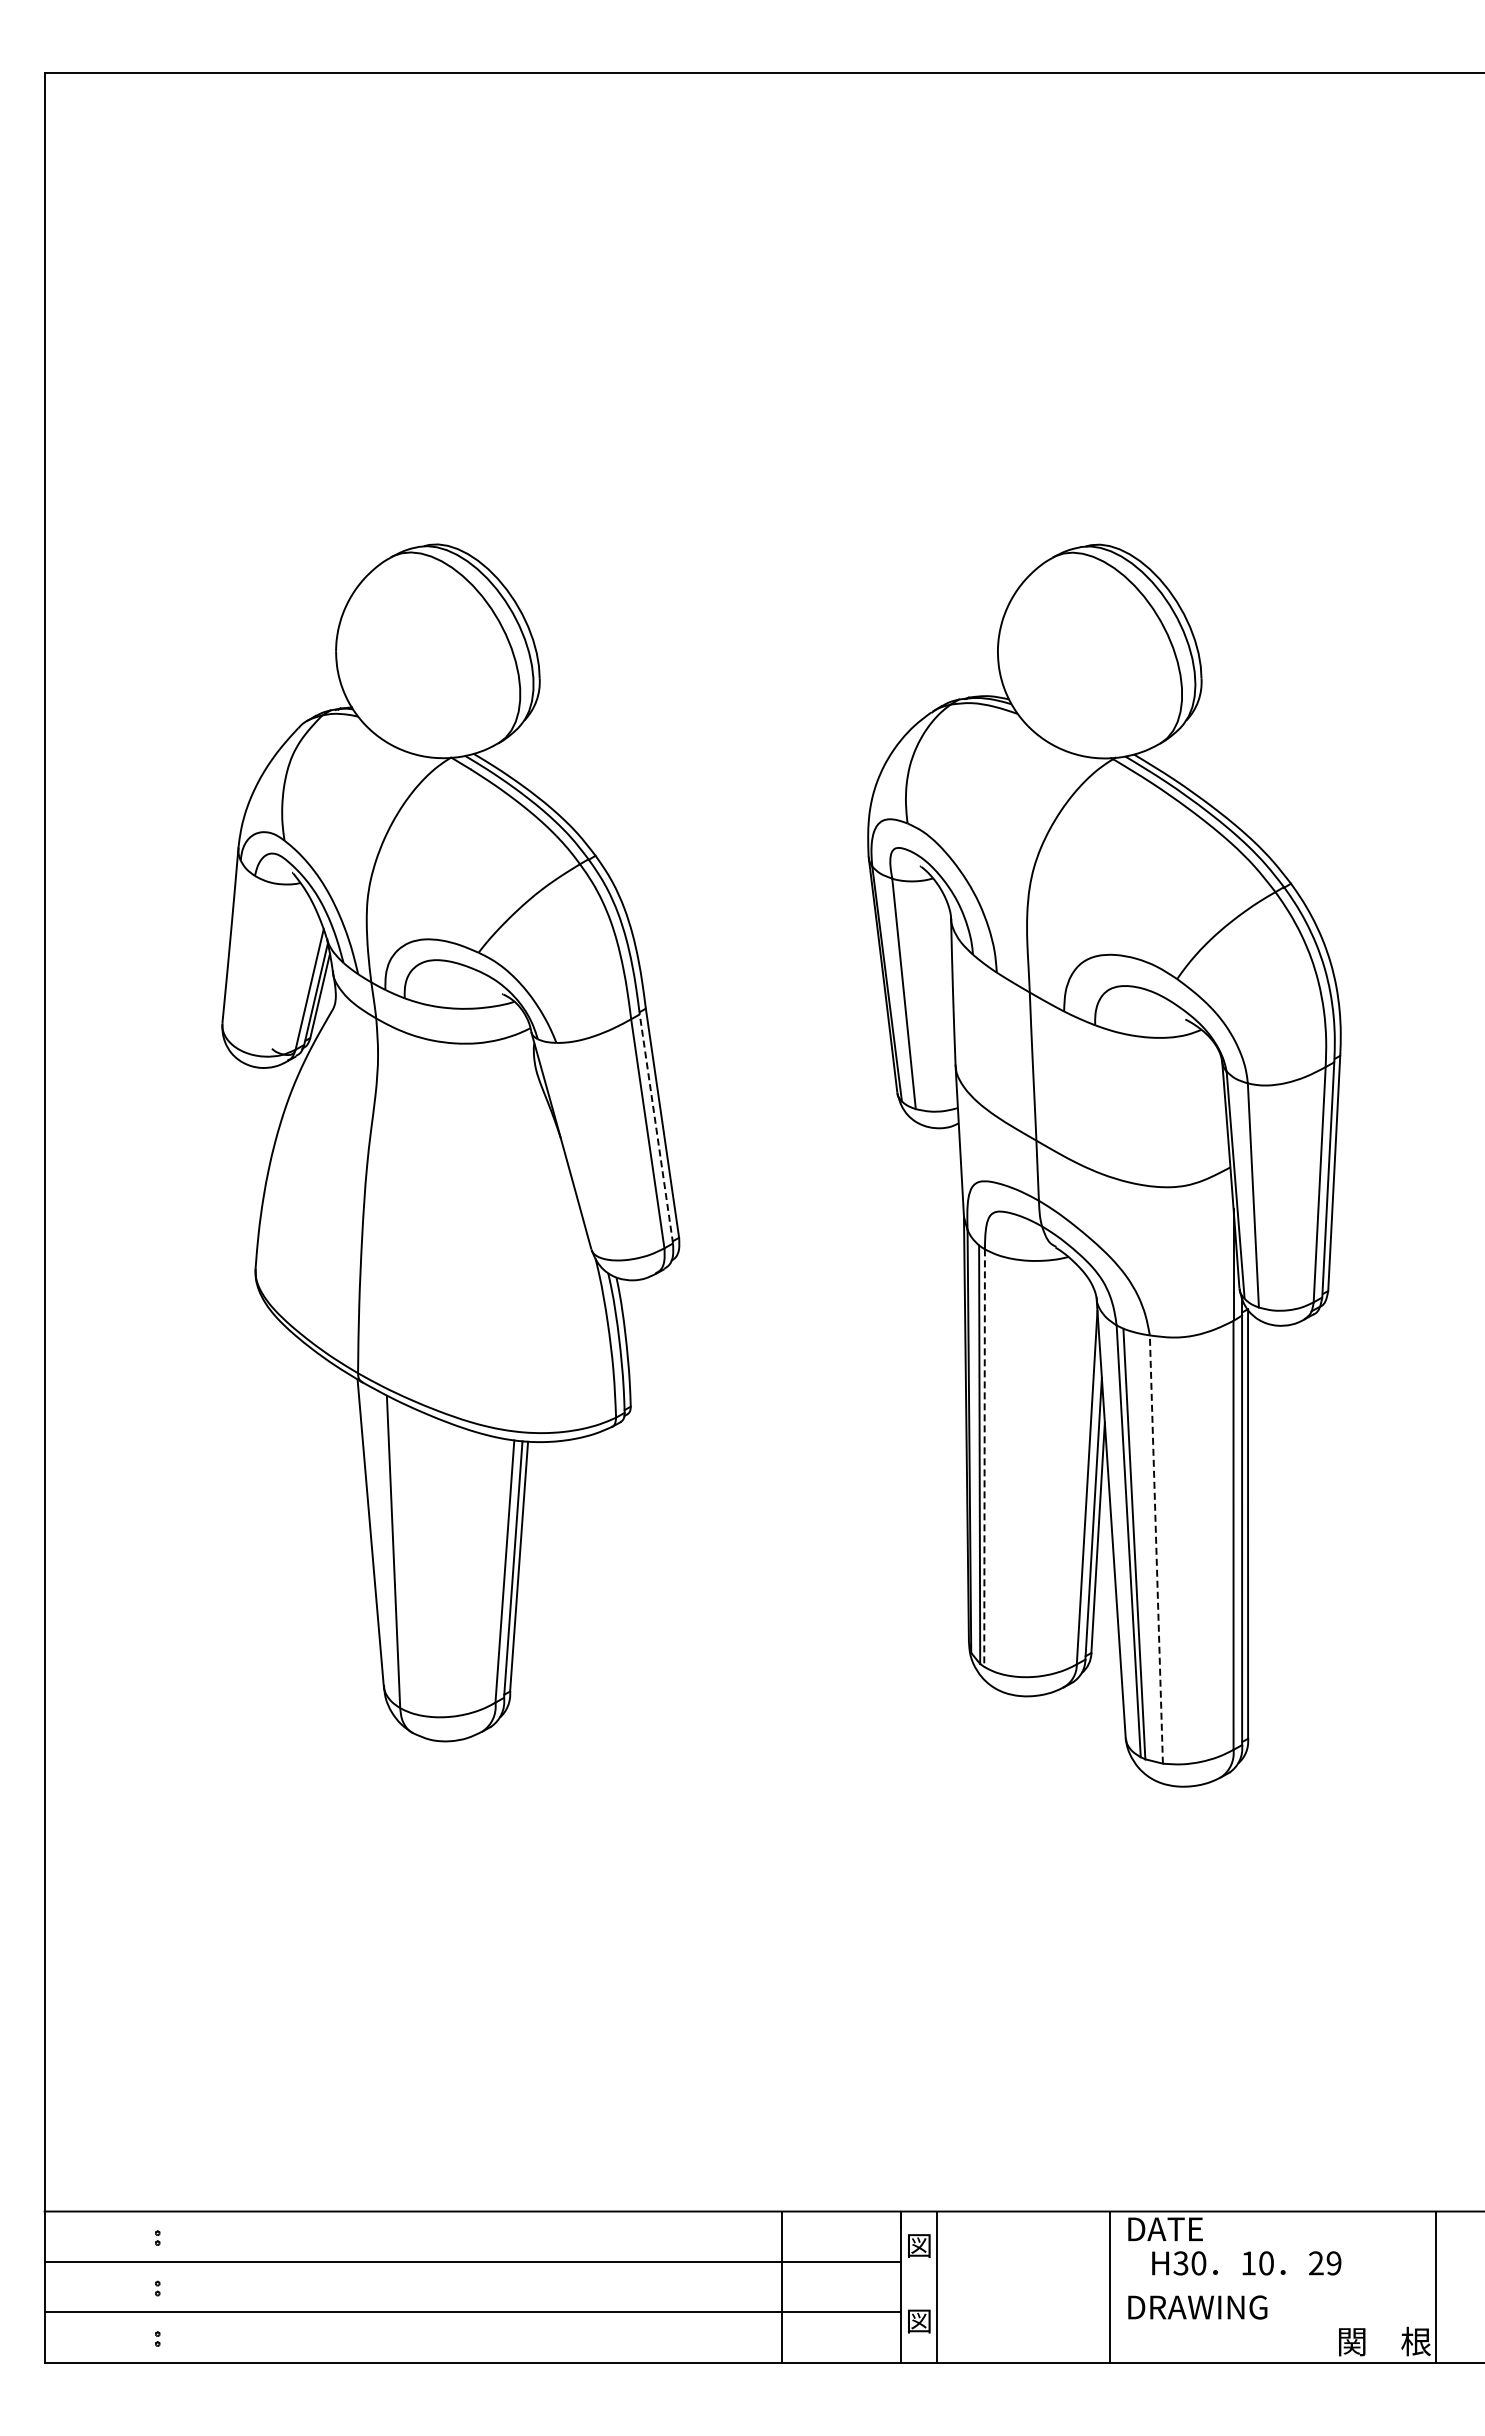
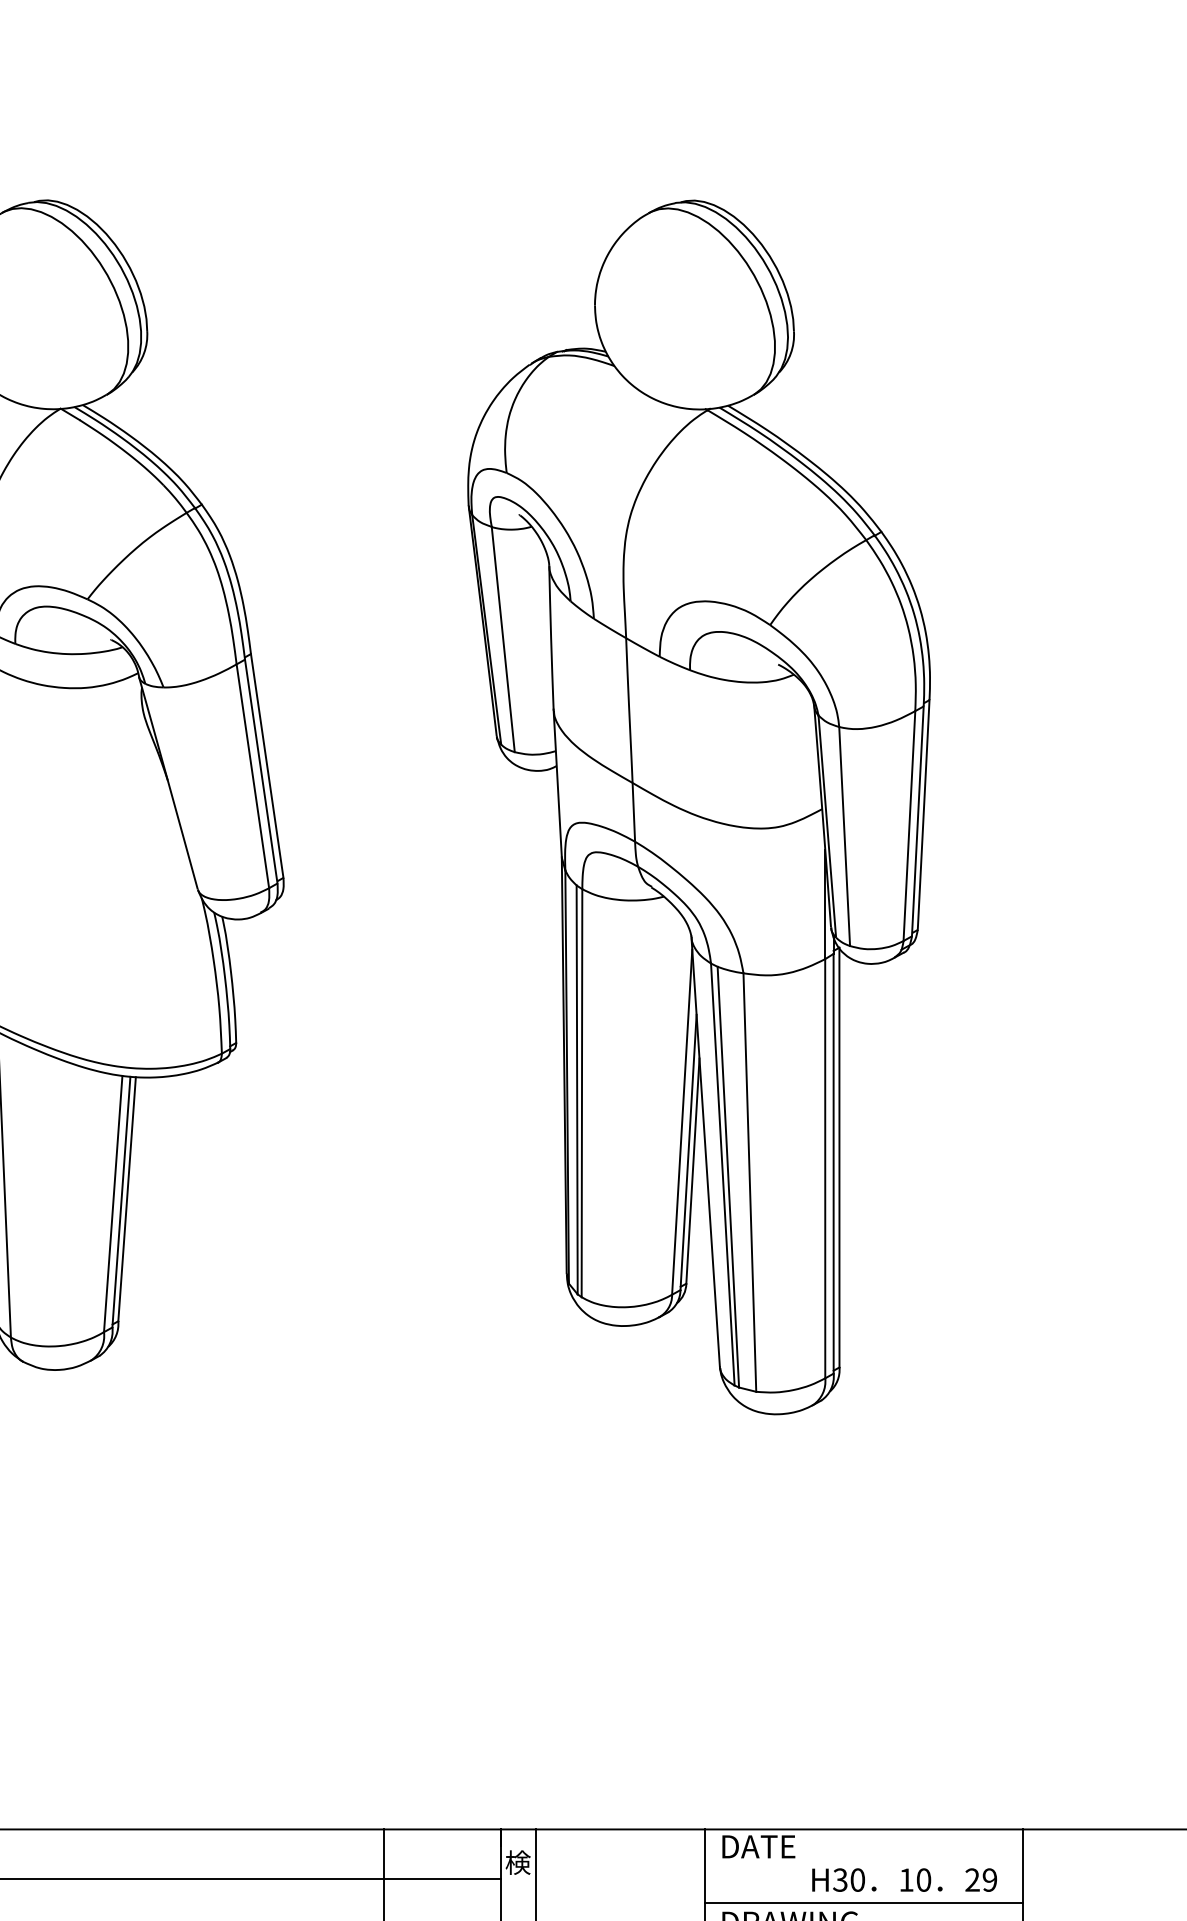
line: (656, 1128) -> (261, 771), dashed -> solid
line: (984, 1458) -> (581, 1093), dashed -> solid
line: (1156, 1549) -> (749, 1182), dashed -> solid
text: (919, 2245) -> (518, 1862), 図 -> 検
text: (1246, 2263) -> (904, 1880), moved
line: (1272, 2287) -> (863, 1903), added

